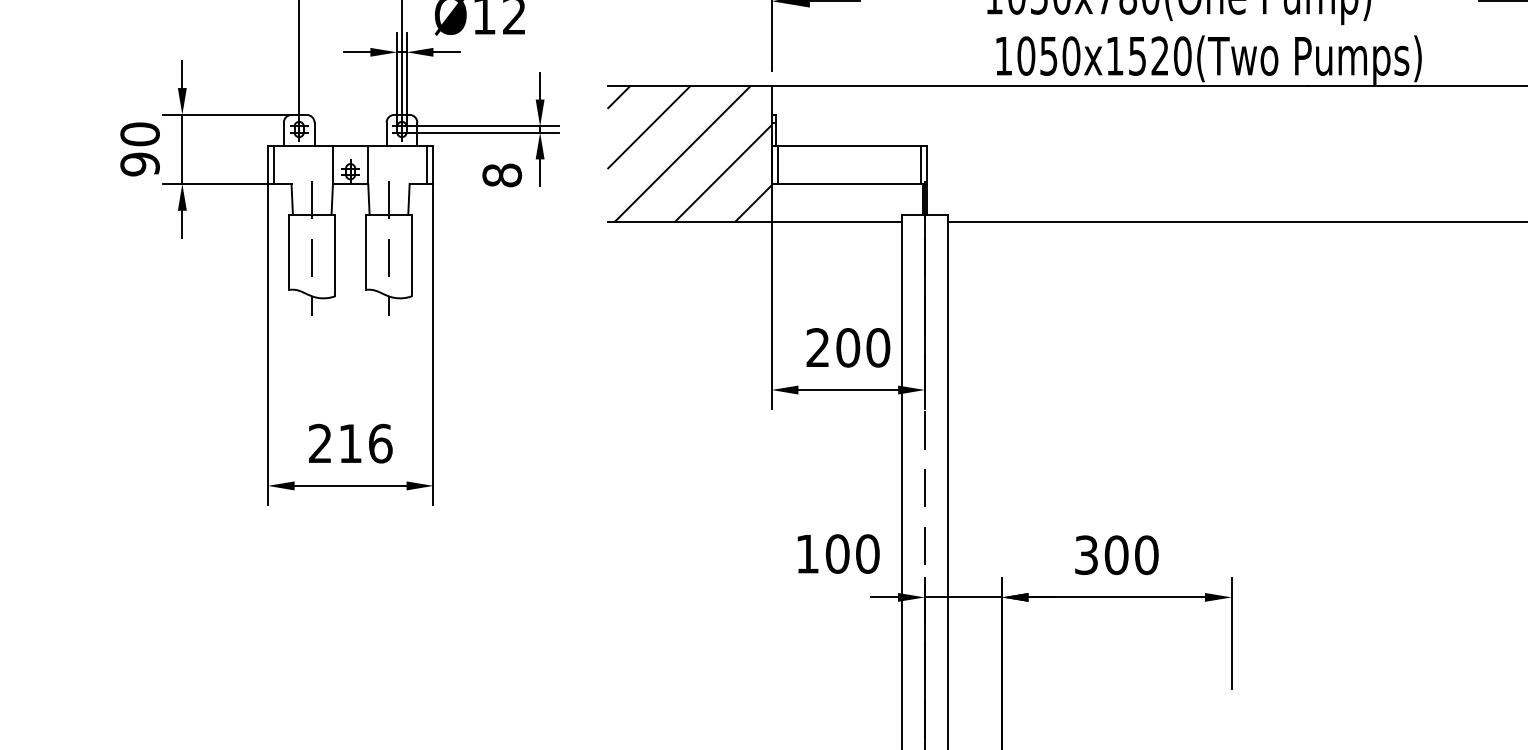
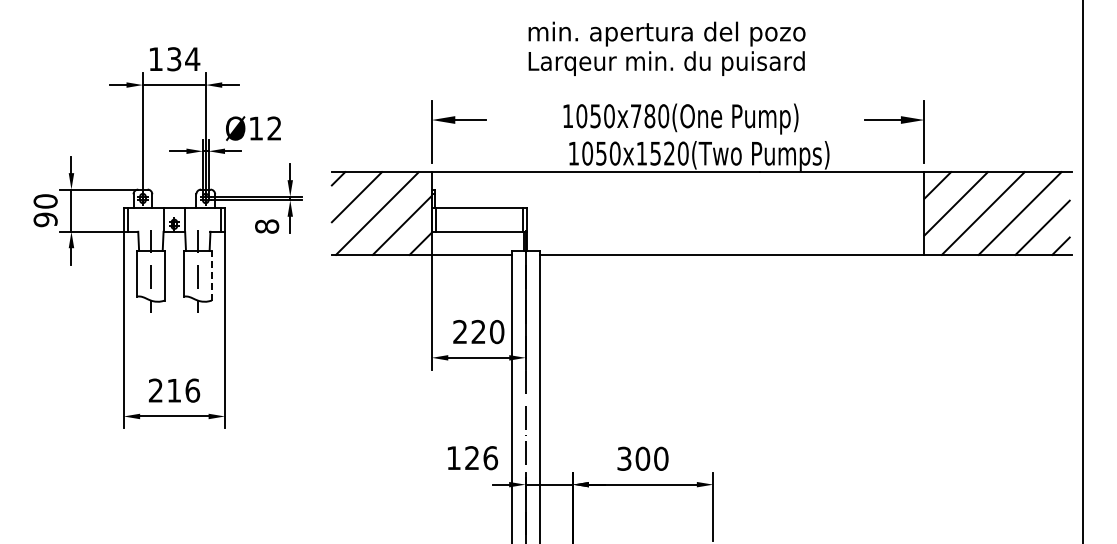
line: (411, 255) -> (211, 275), solid -> dashed
text: (847, 348) -> (478, 332), 200 -> 220
text: (852, 554) -> (481, 458), 100 -> 126

